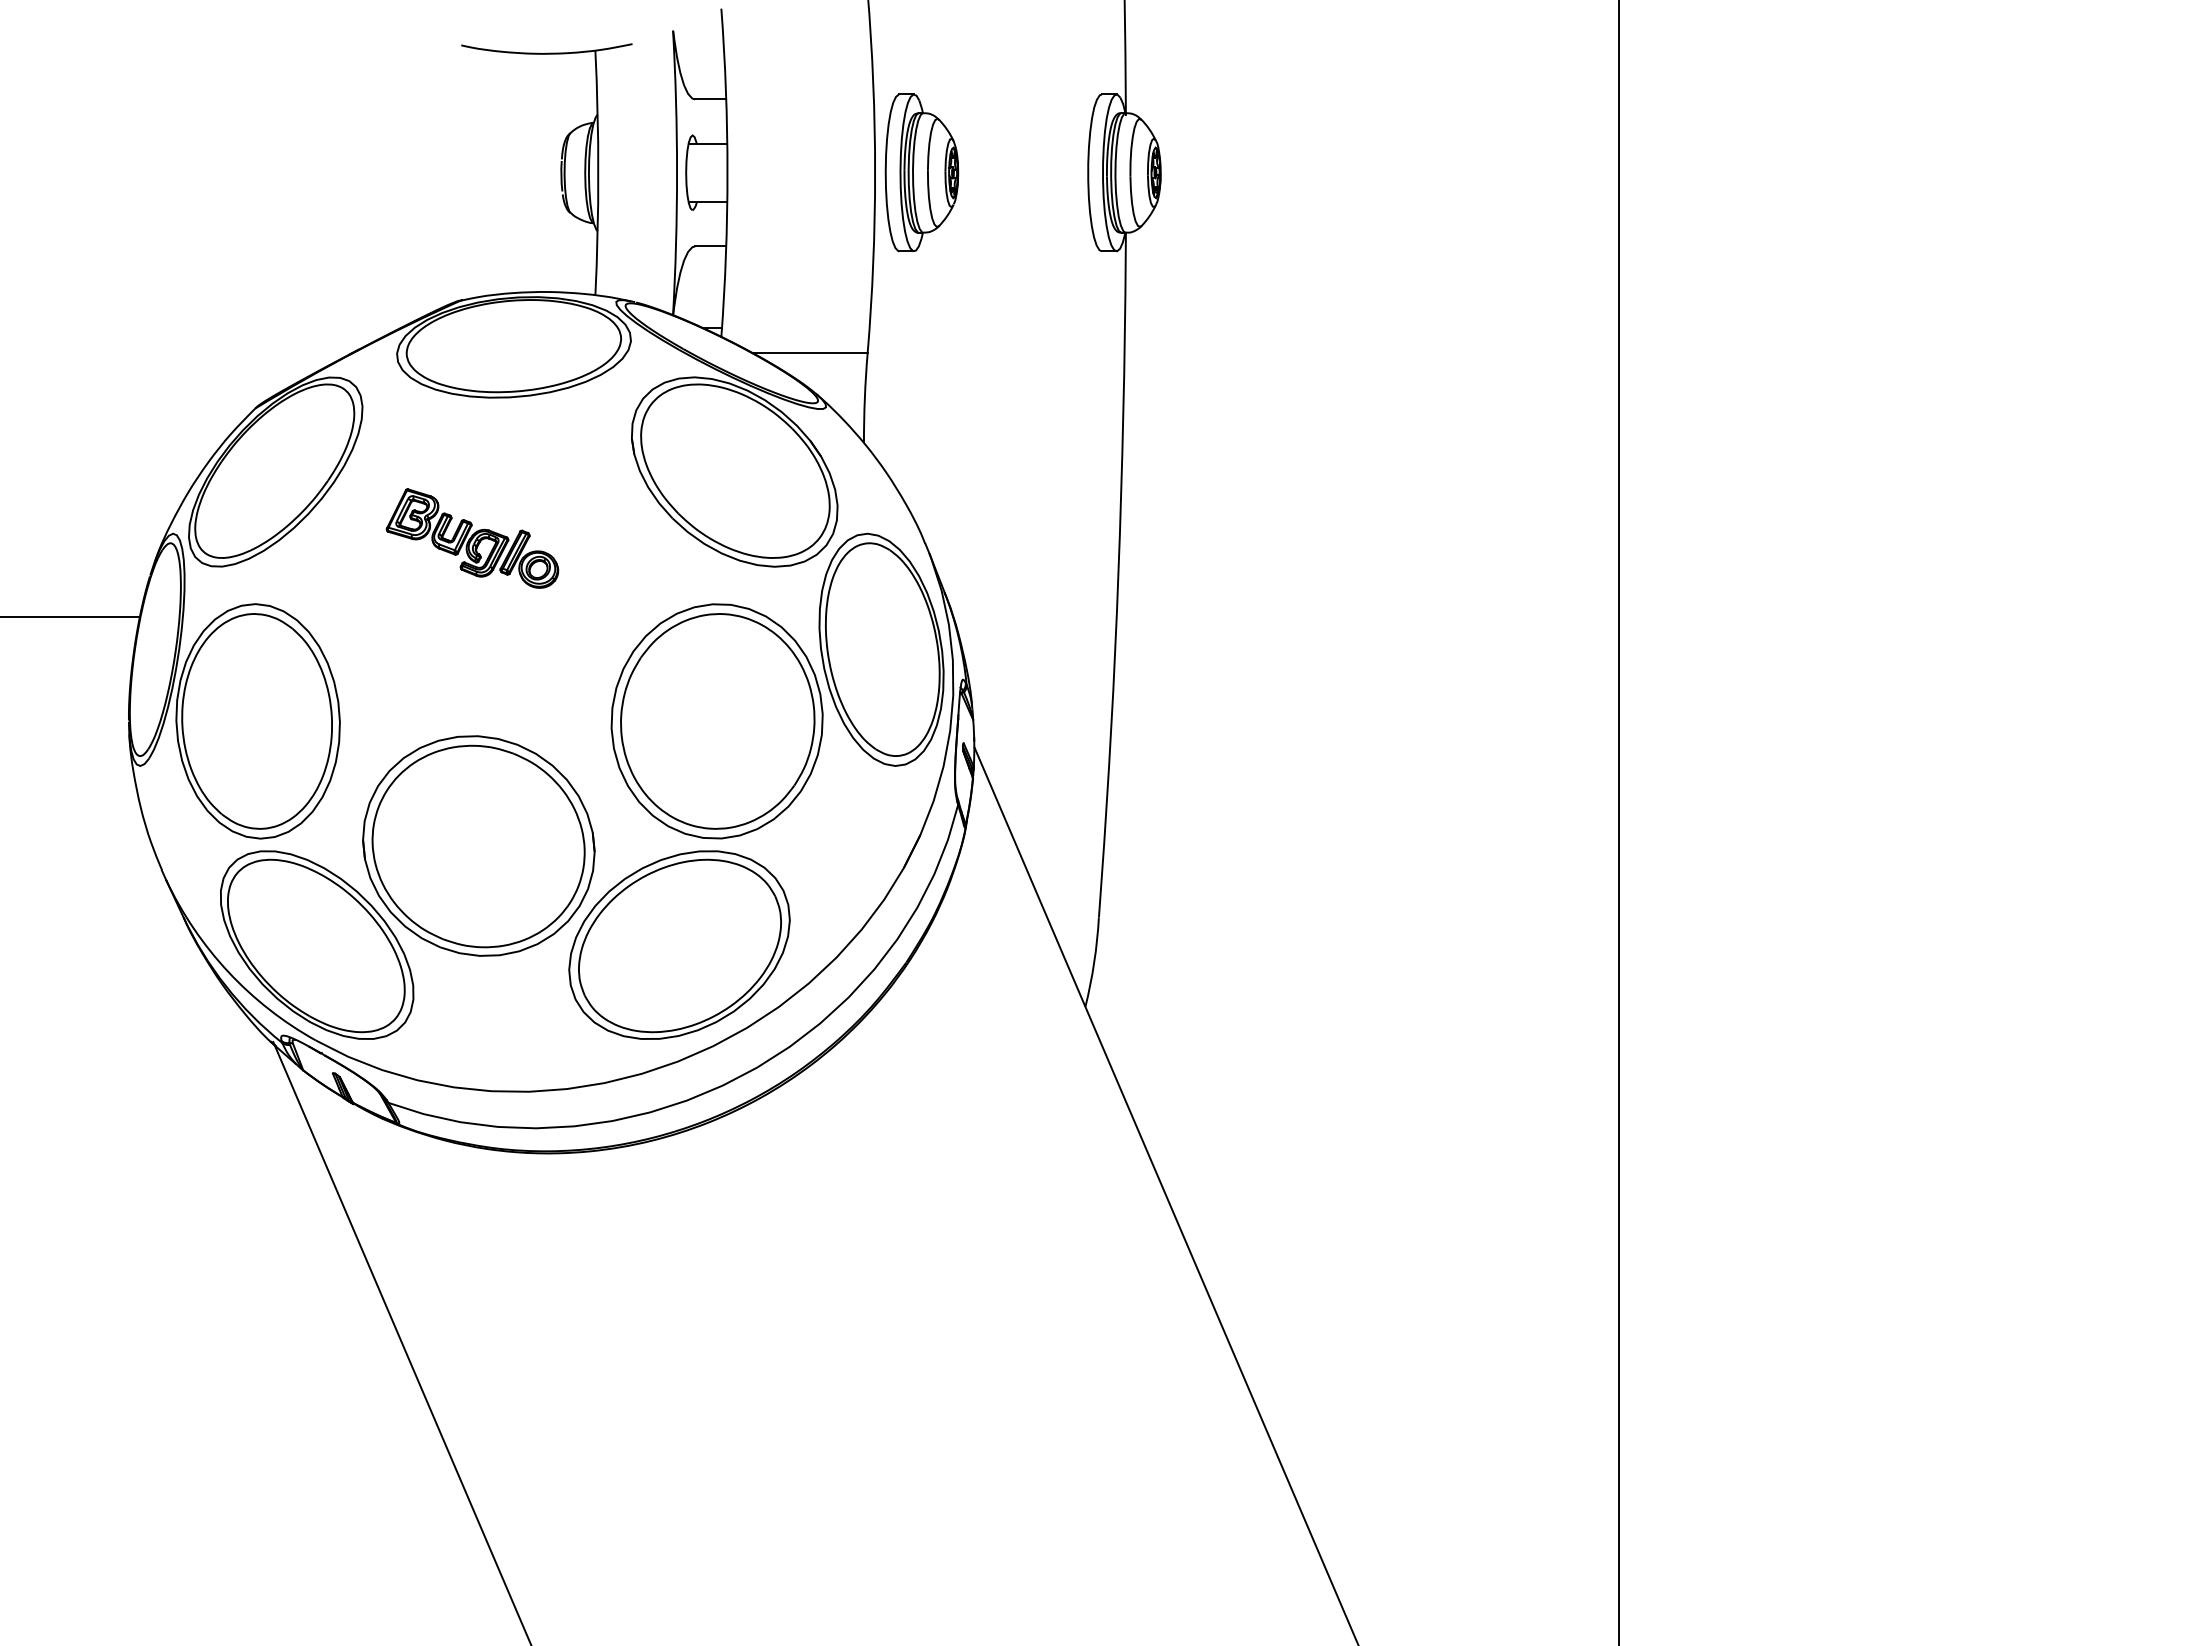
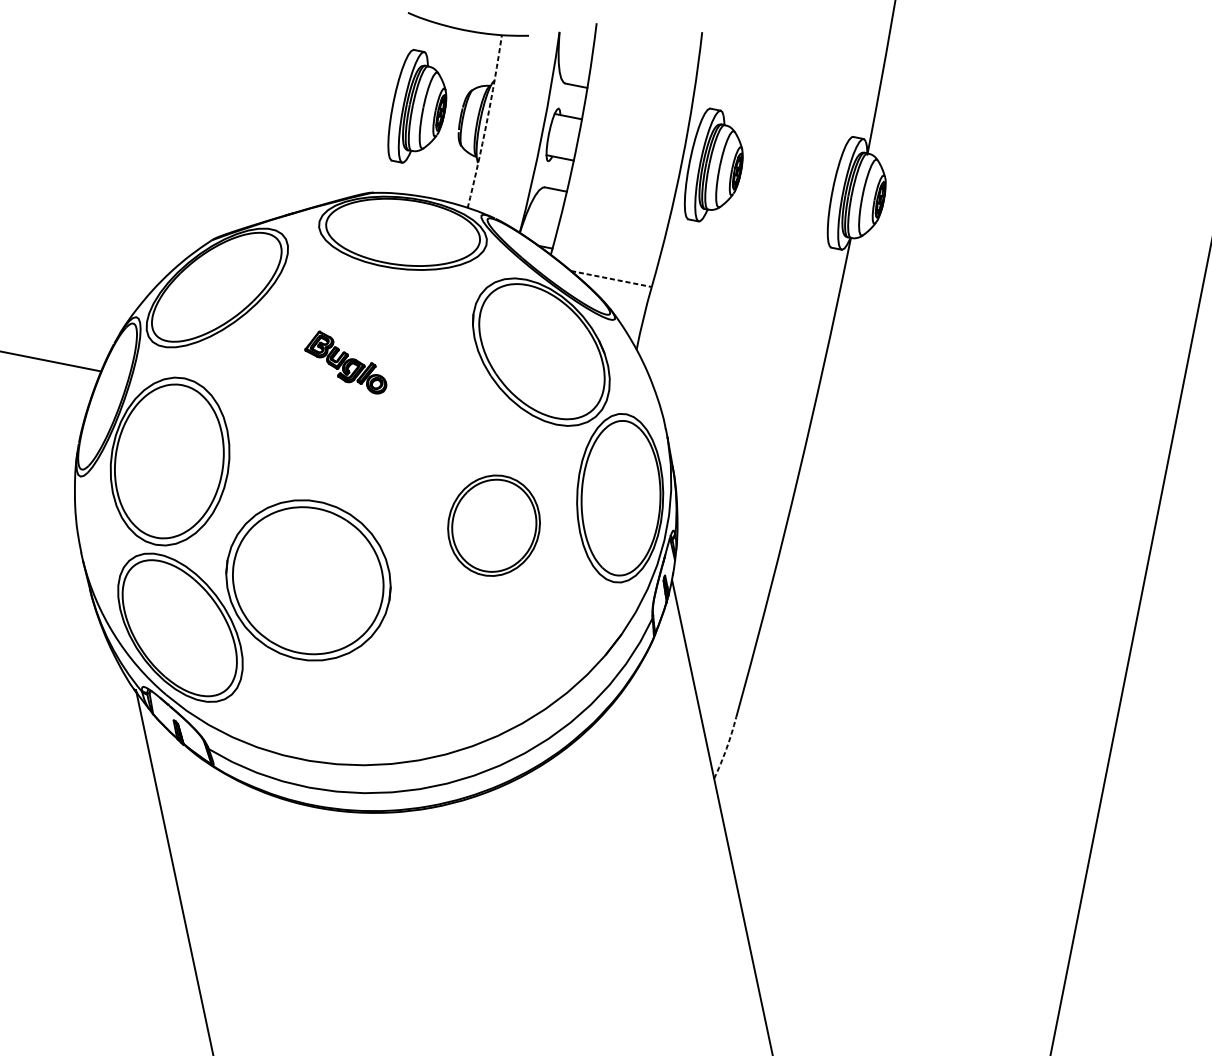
part: (501, 172) -> (418, 108), added
arc: (598, 173) -> (486, 122), solid -> dashed
line: (811, 353) -> (612, 279), solid -> dashed
part: (472, 538) -> (346, 362), size x0.7
part: (716, 721) -> (493, 525), size x0.6
part: (679, 944) -> (436, 677), removed
arc: (1094, 962) -> (726, 748), solid -> dashed

